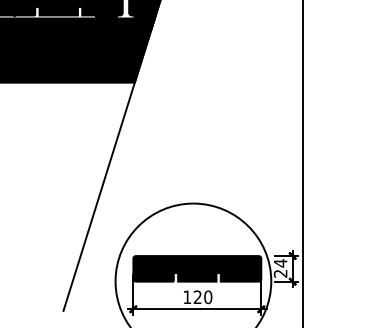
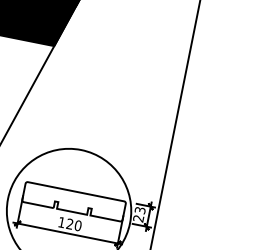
text: (280, 263) -> (140, 210), 24 -> 23
fill: (197, 268) -> (74, 201), removed

